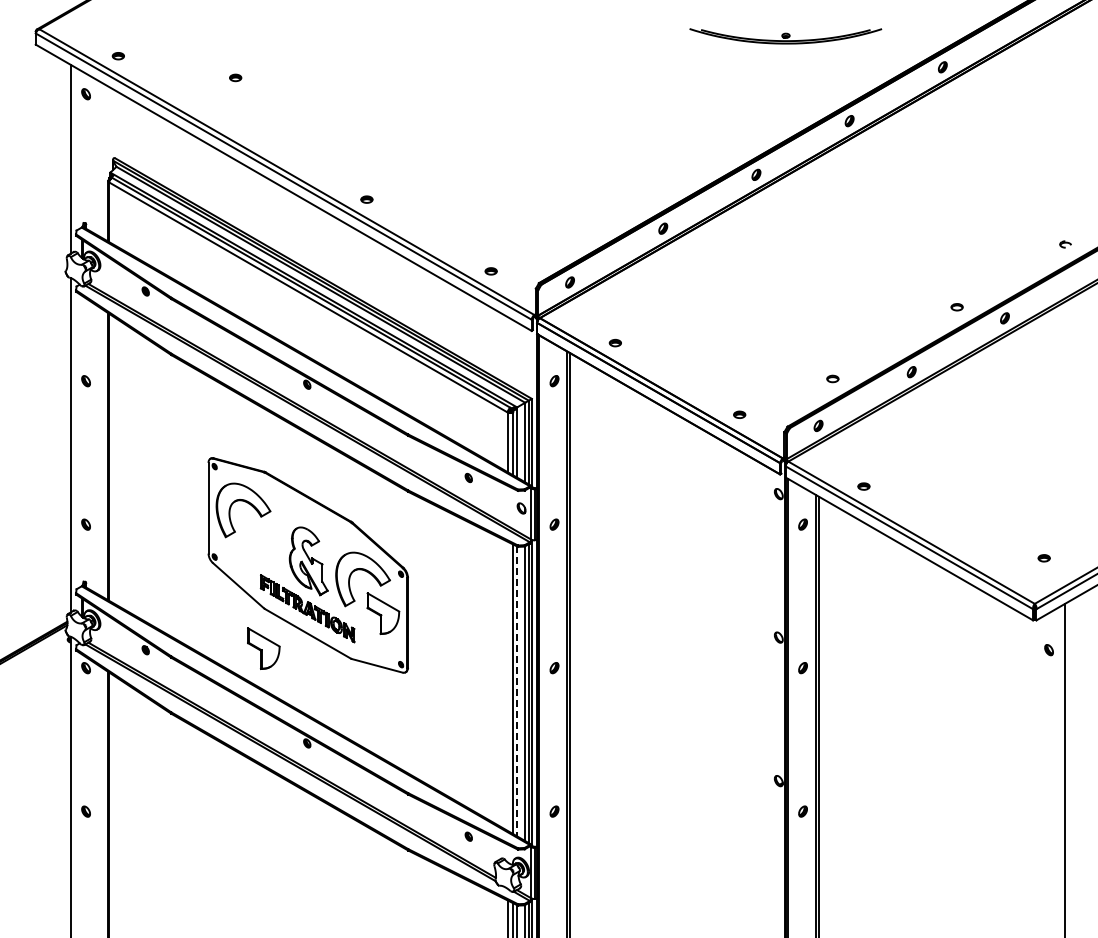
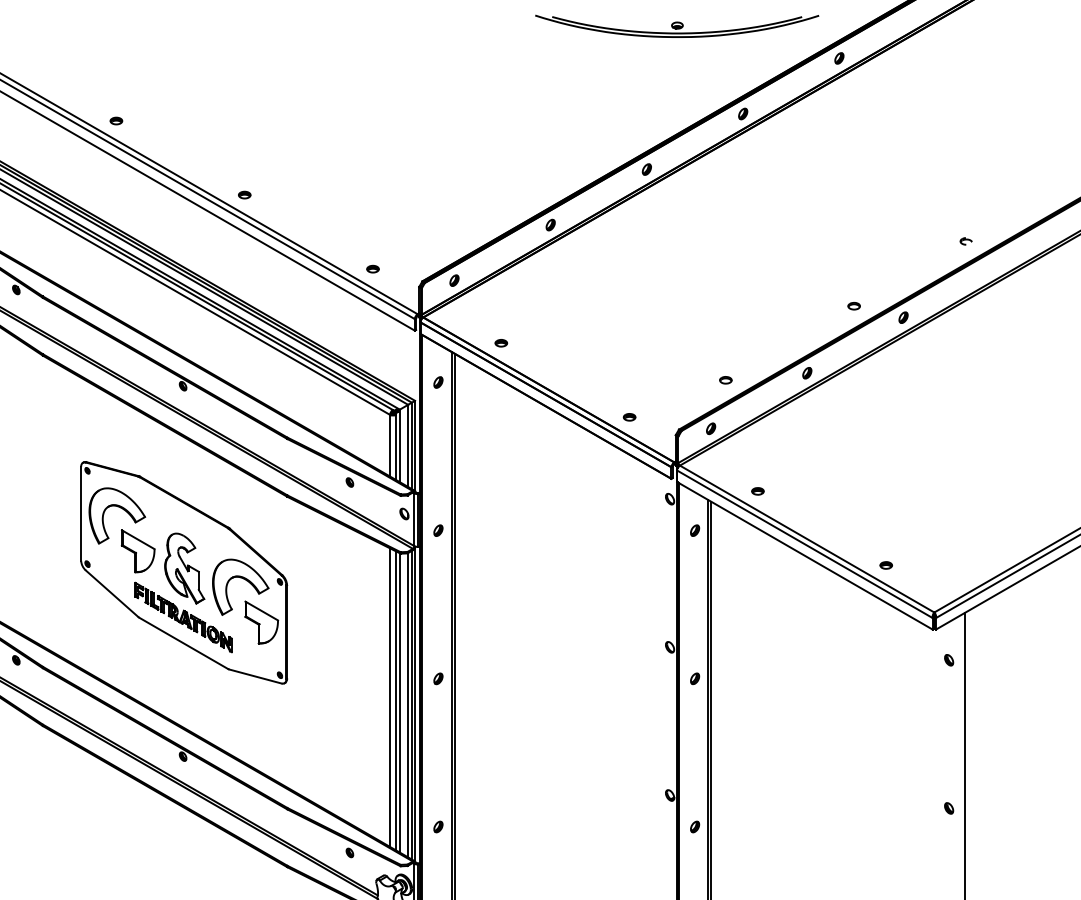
part: (785, 36) -> (676, 26), size x1.43
part: (235, 77) -> (116, 120), moved
part: (1043, 558) -> (885, 565), moved
part: (263, 648) -> (137, 551), moved
line: (507, 685) -> (389, 696), added
line: (517, 691) -> (400, 702), dashed -> solid
part: (1048, 793) -> (948, 808), added

